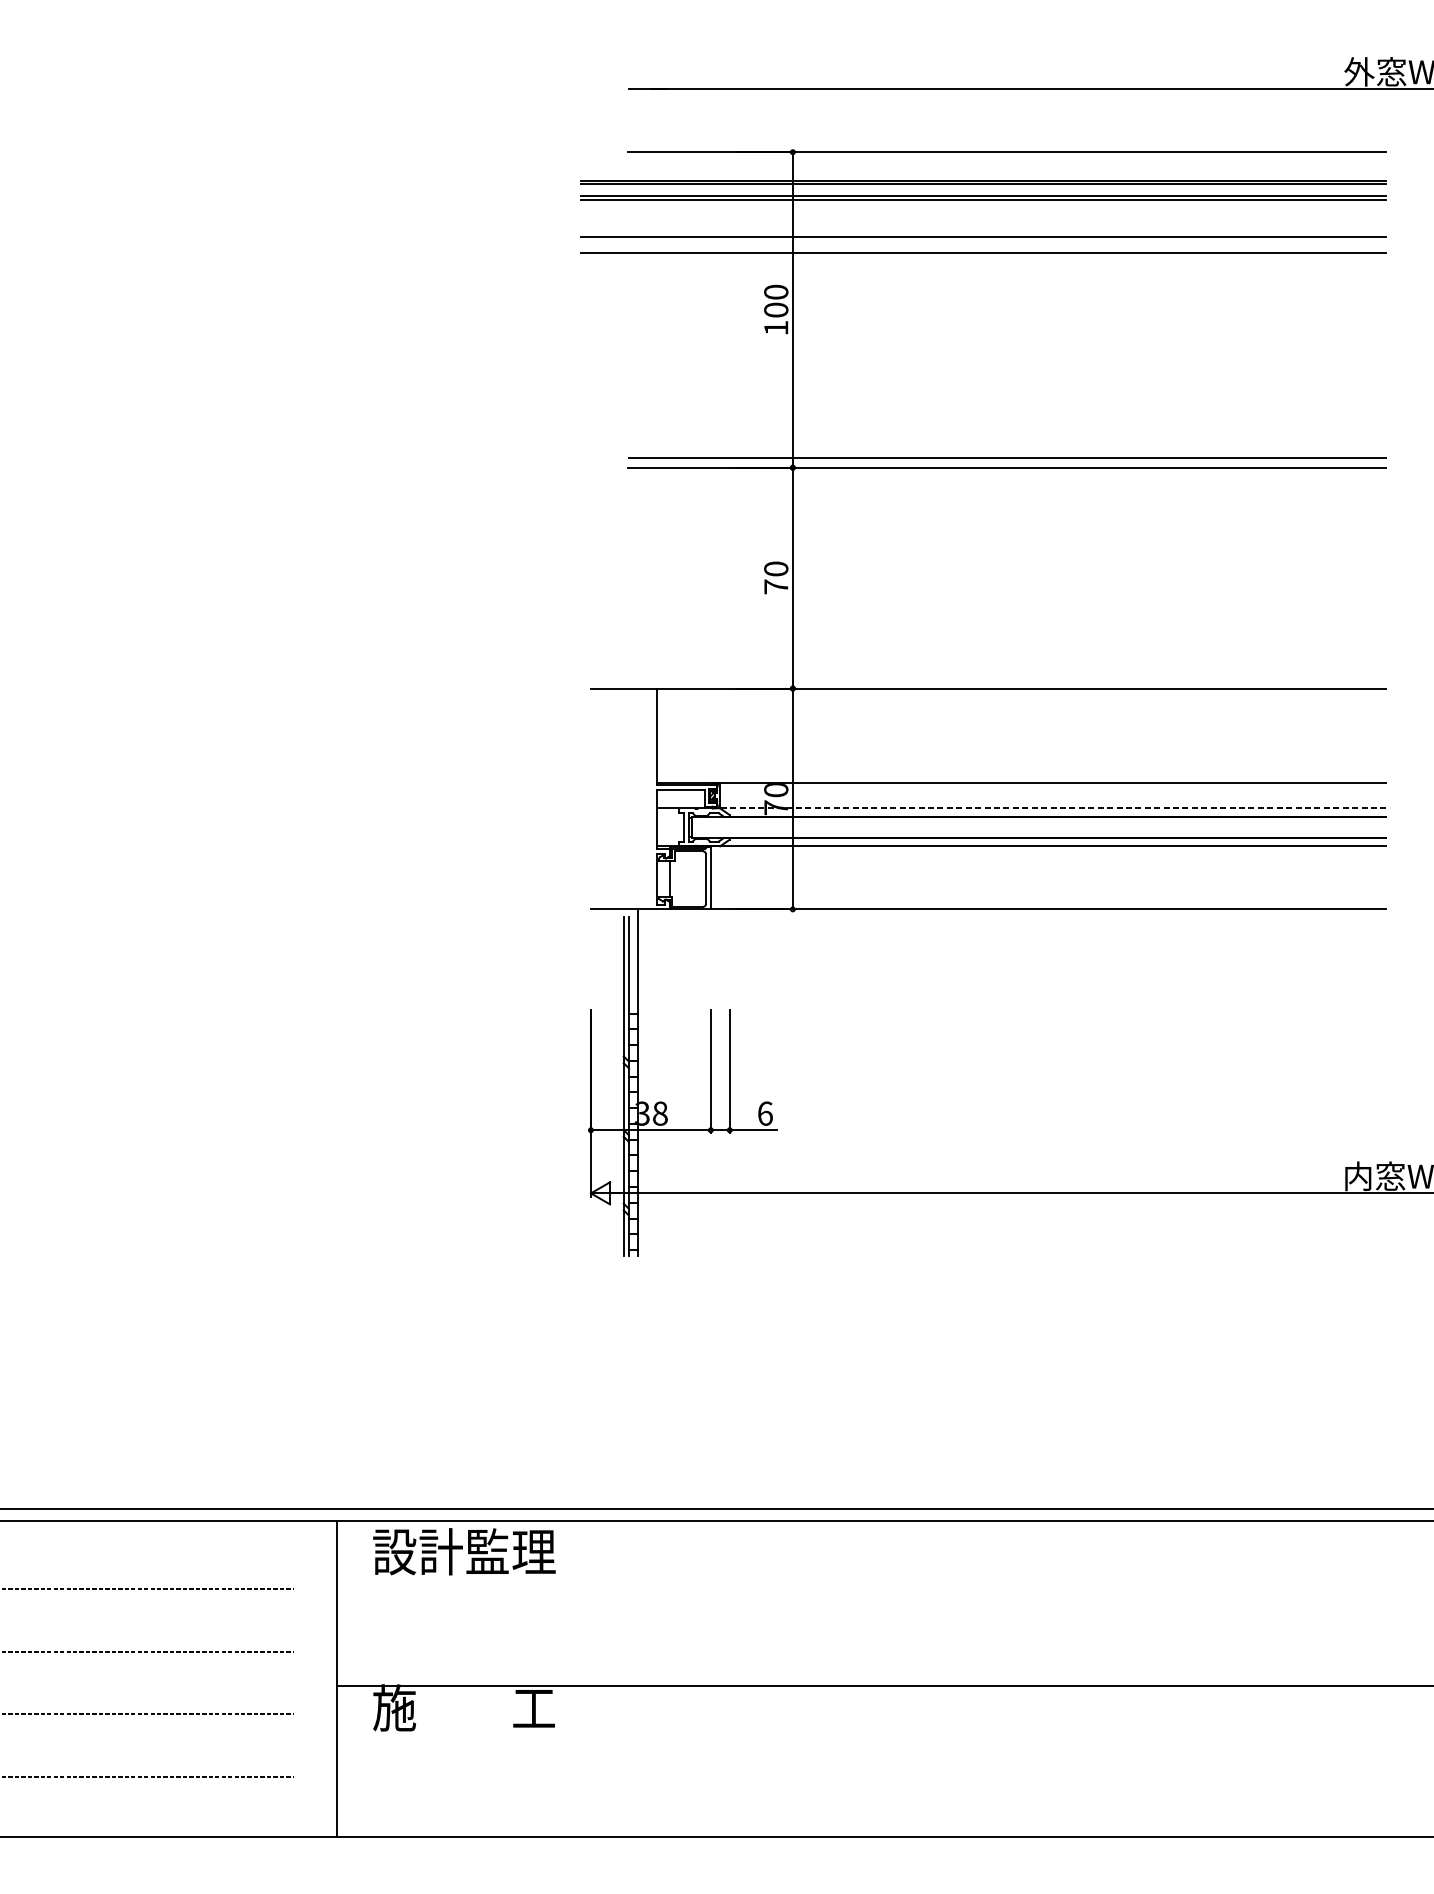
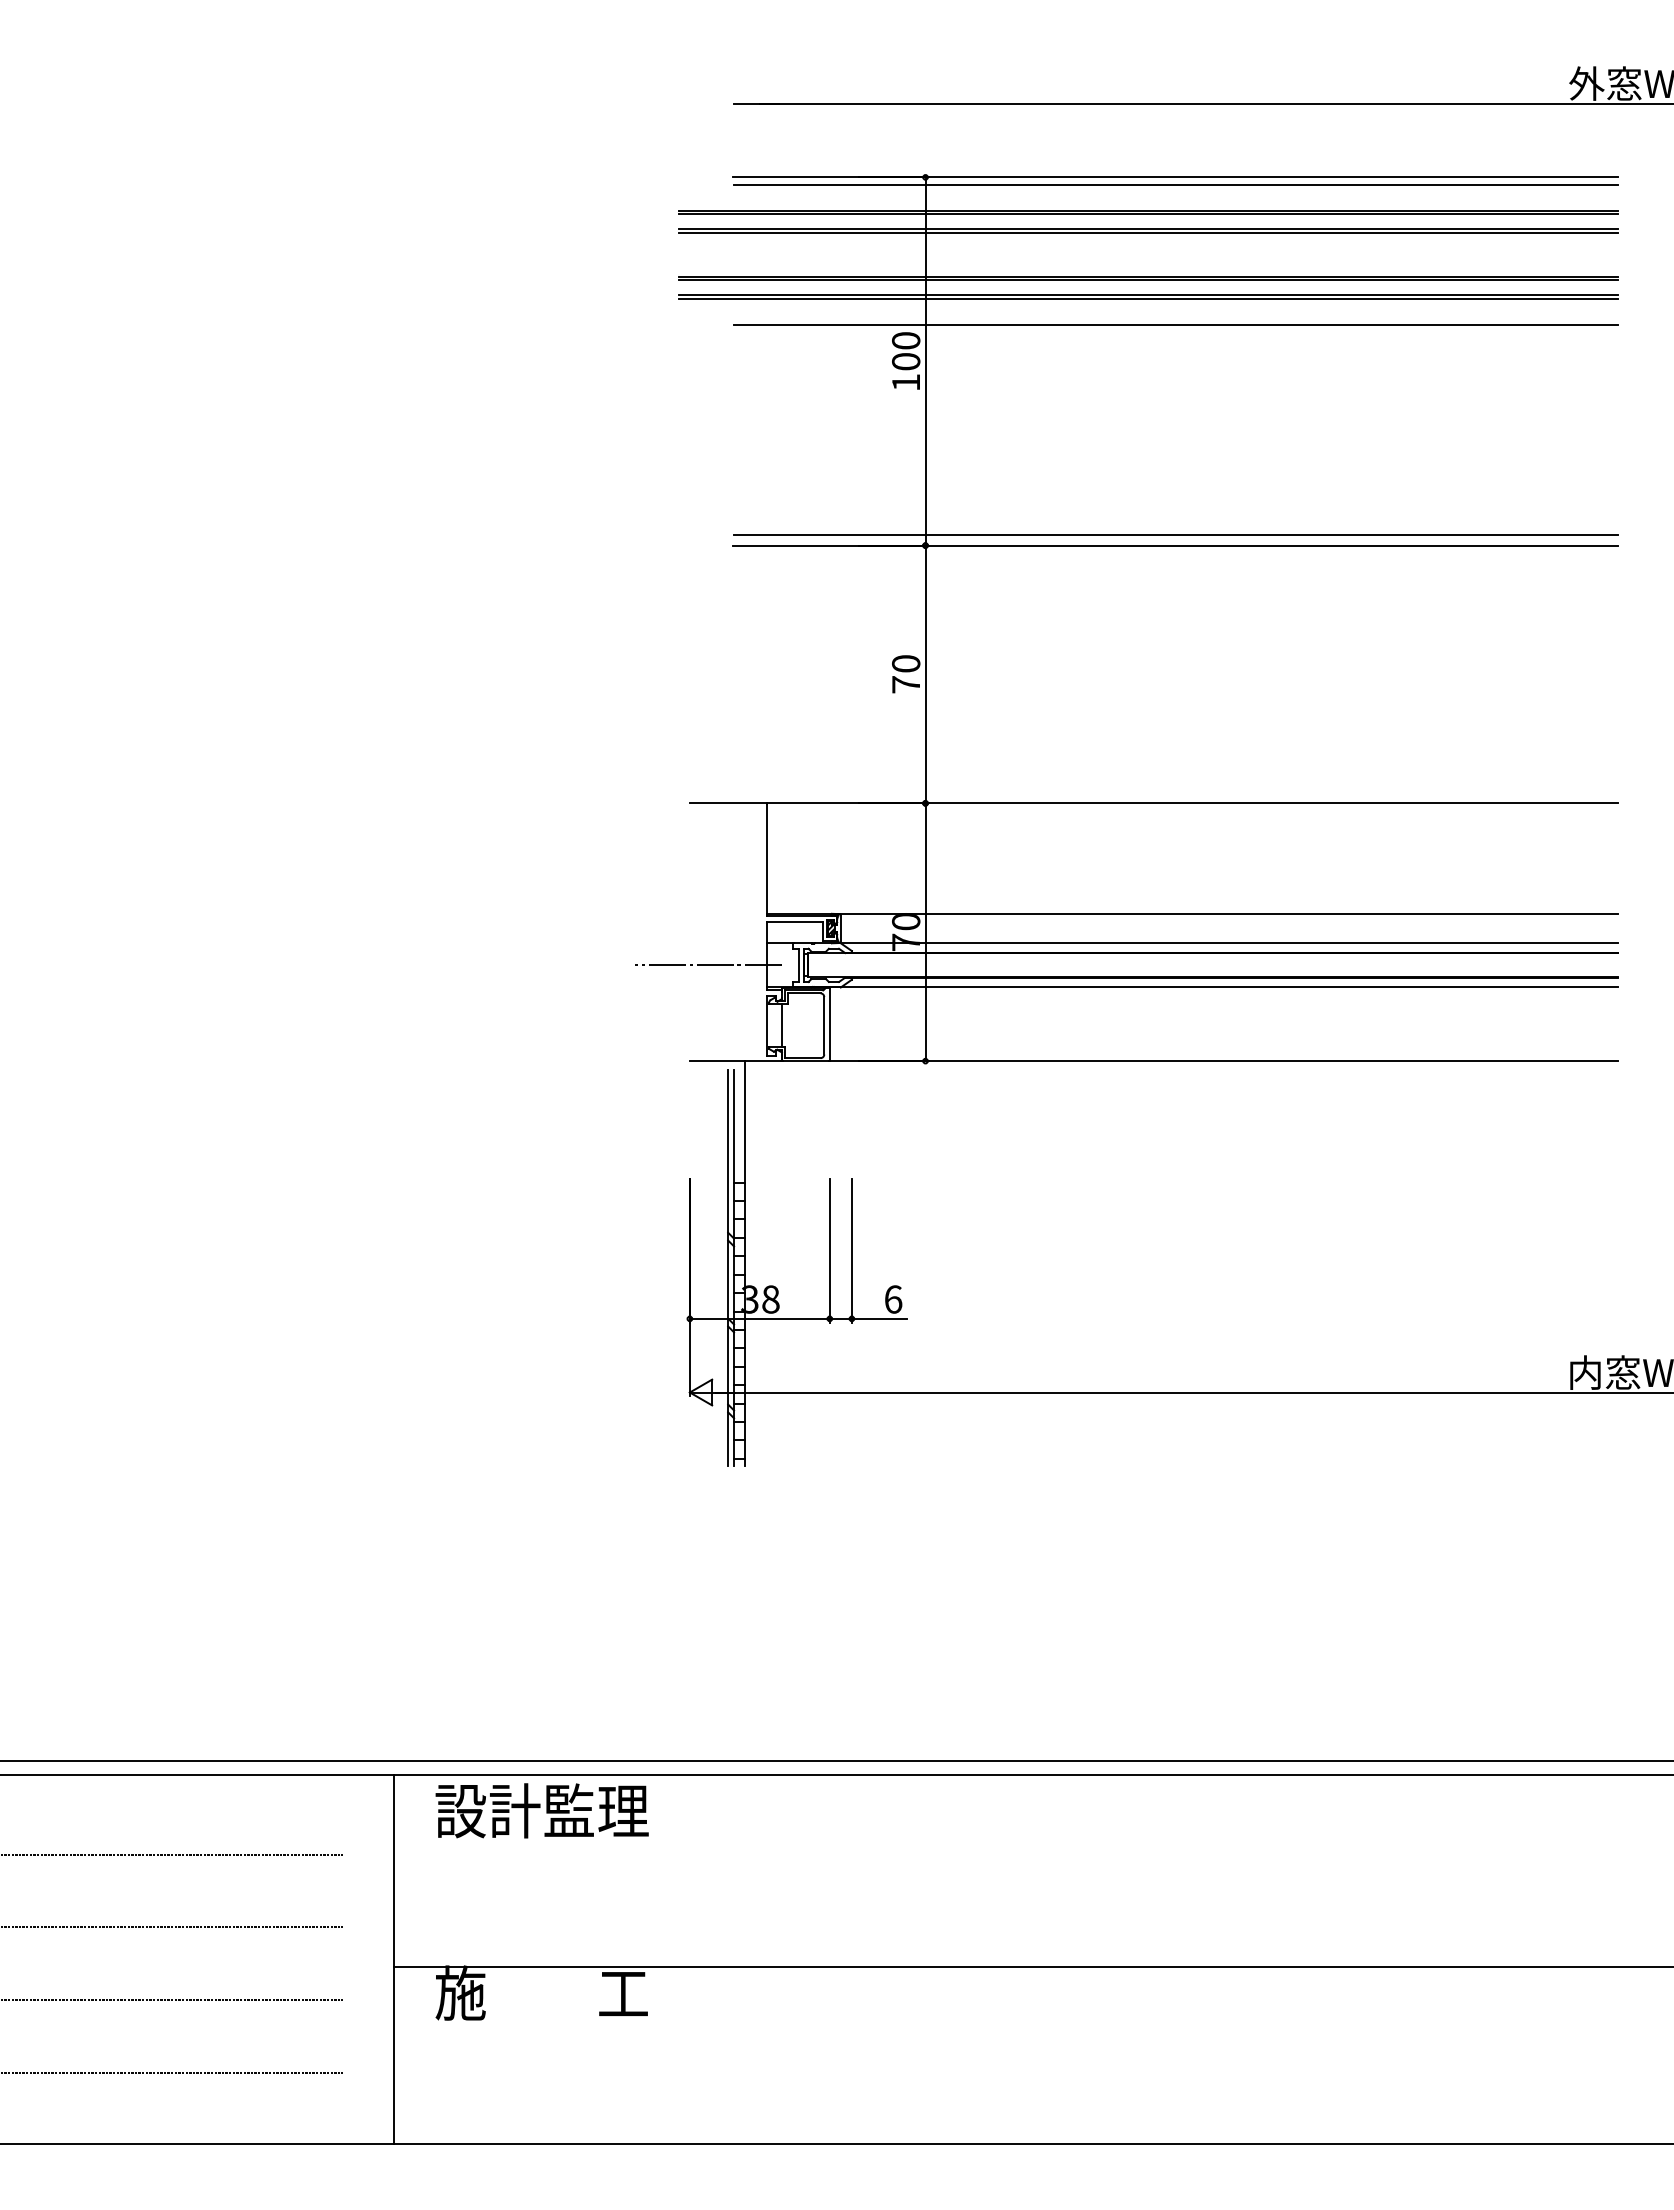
line: (1007, 158) -> (1176, 184), added
line: (983, 240) -> (1148, 280), added
line: (983, 255) -> (1148, 298), added
line: (1007, 278) -> (1176, 324), added
line: (1053, 808) -> (1229, 943), dashed -> solid
line: (606, 827) -> (707, 965), added

